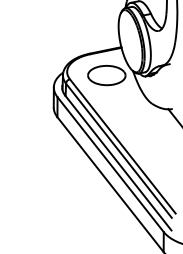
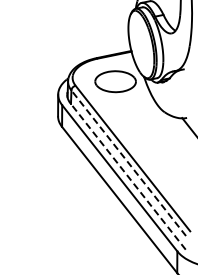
line: (118, 150) -> (128, 163), solid -> dashed
line: (117, 162) -> (127, 176), solid -> dashed

